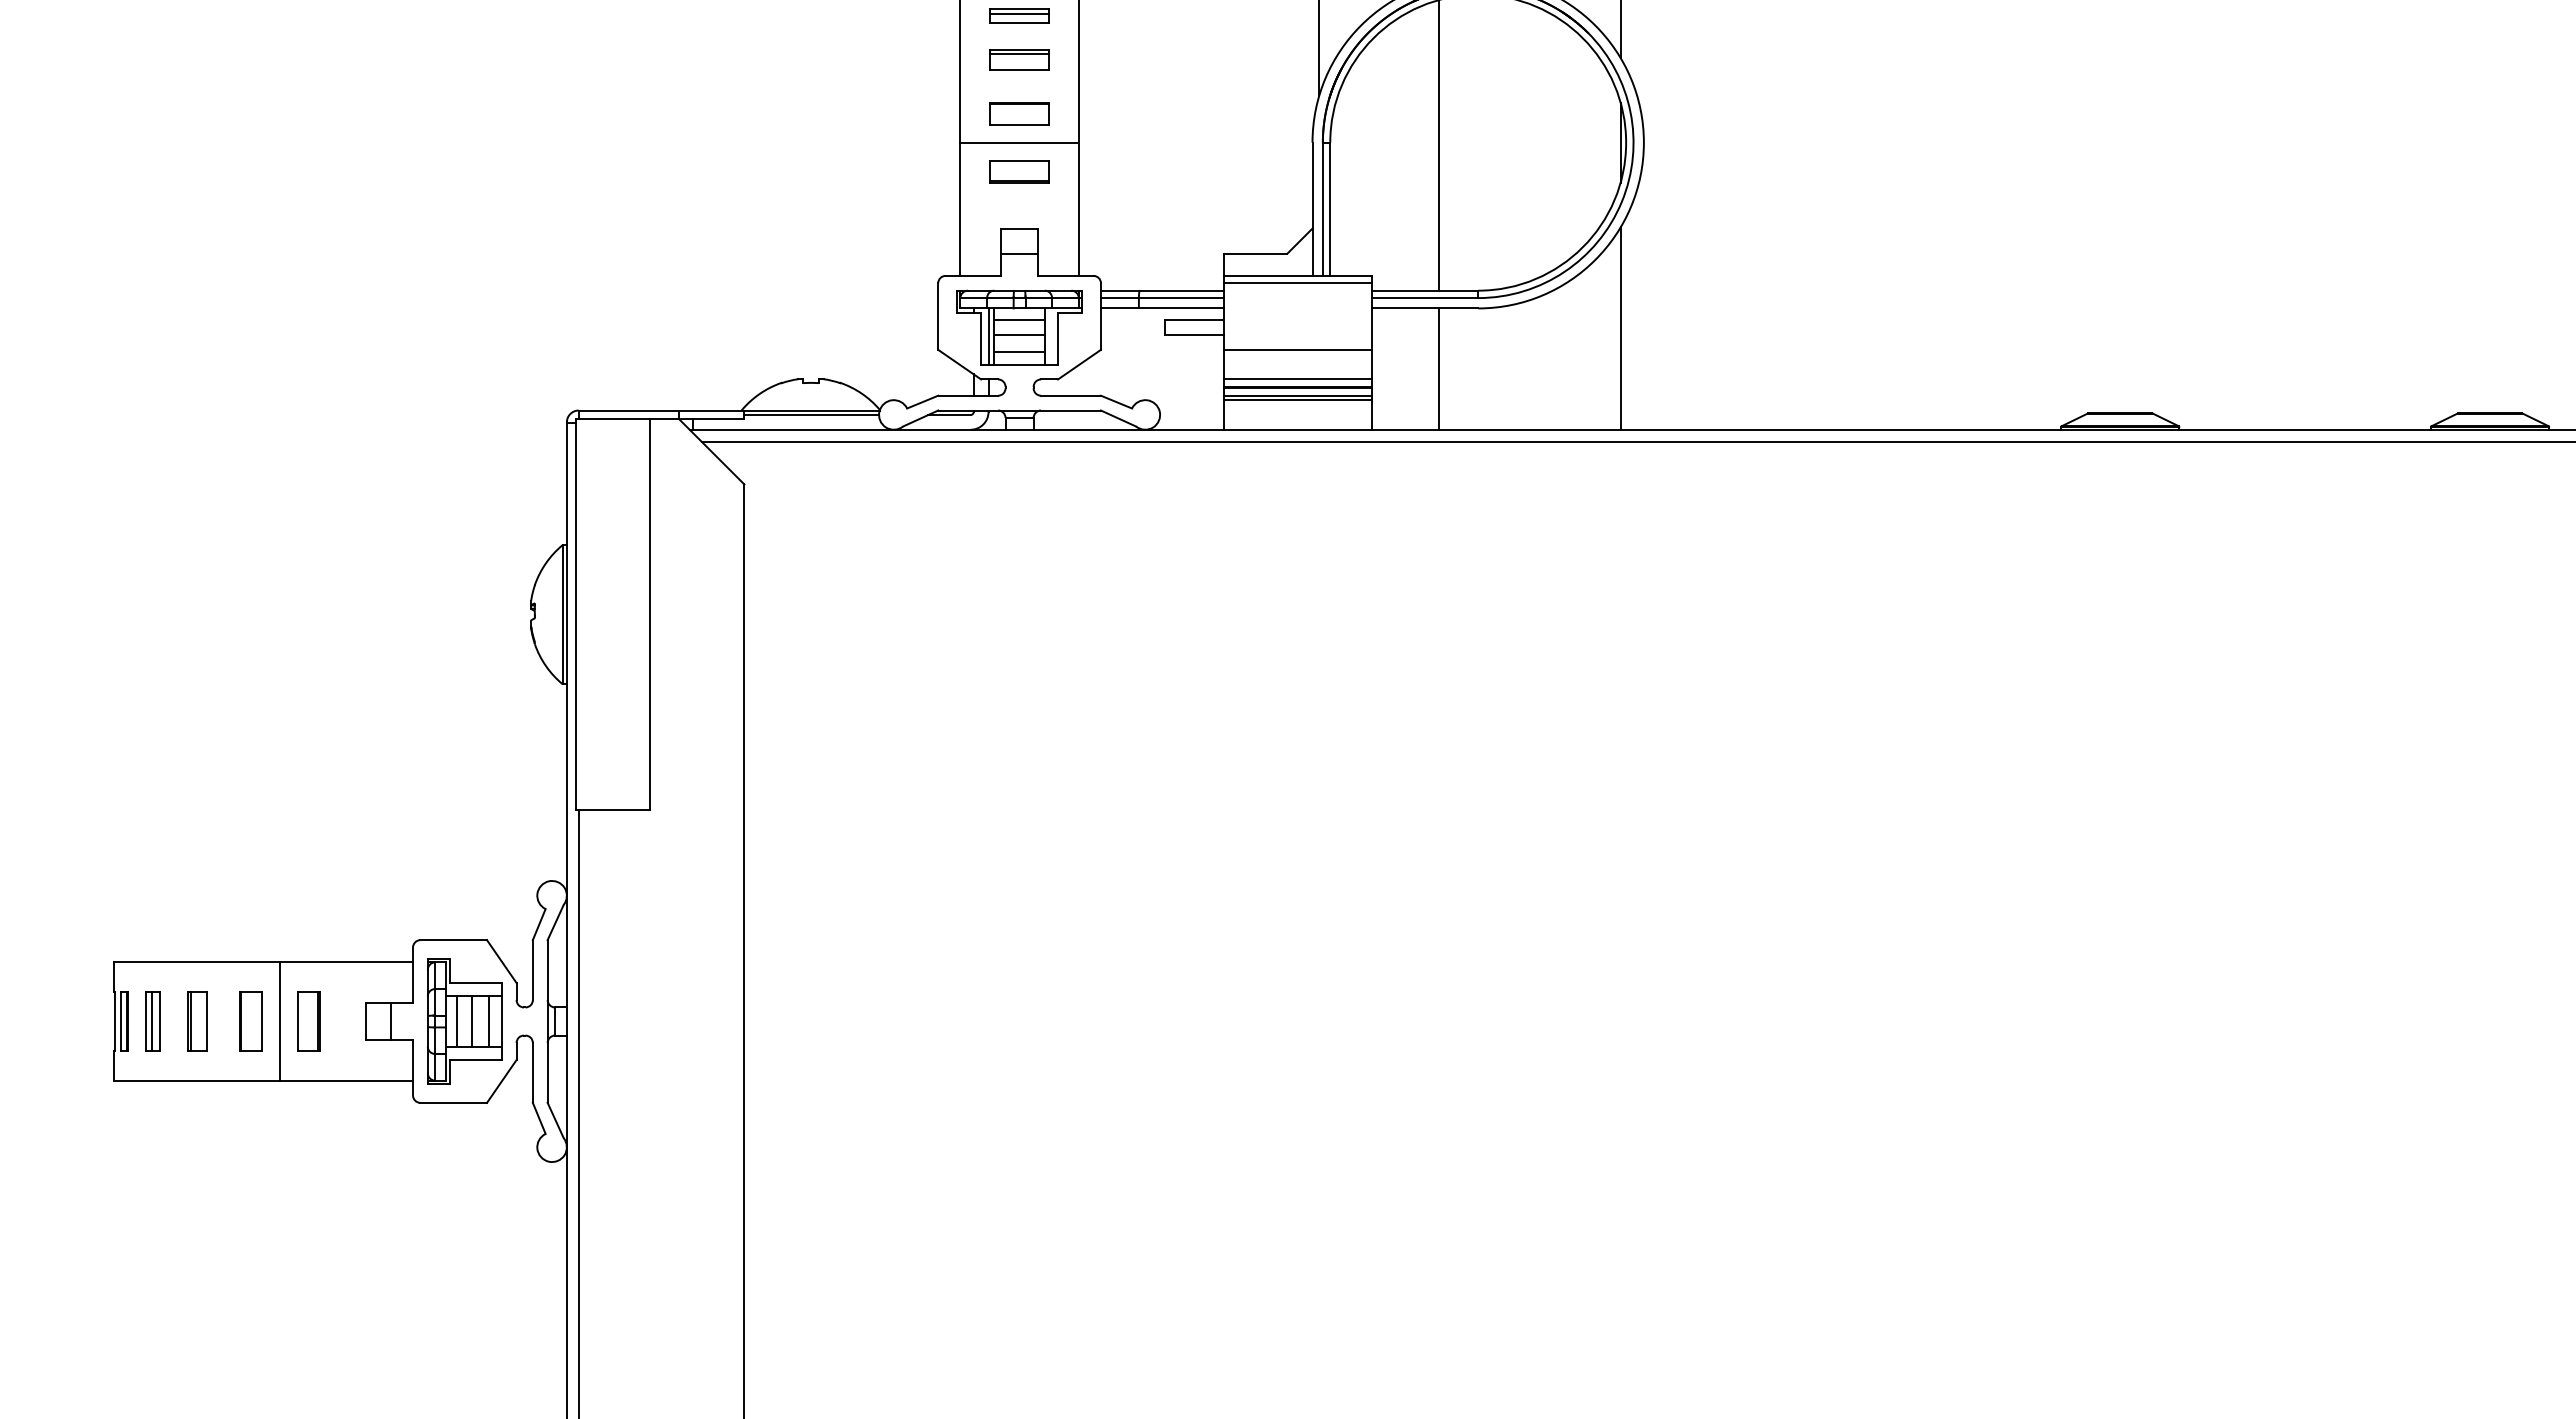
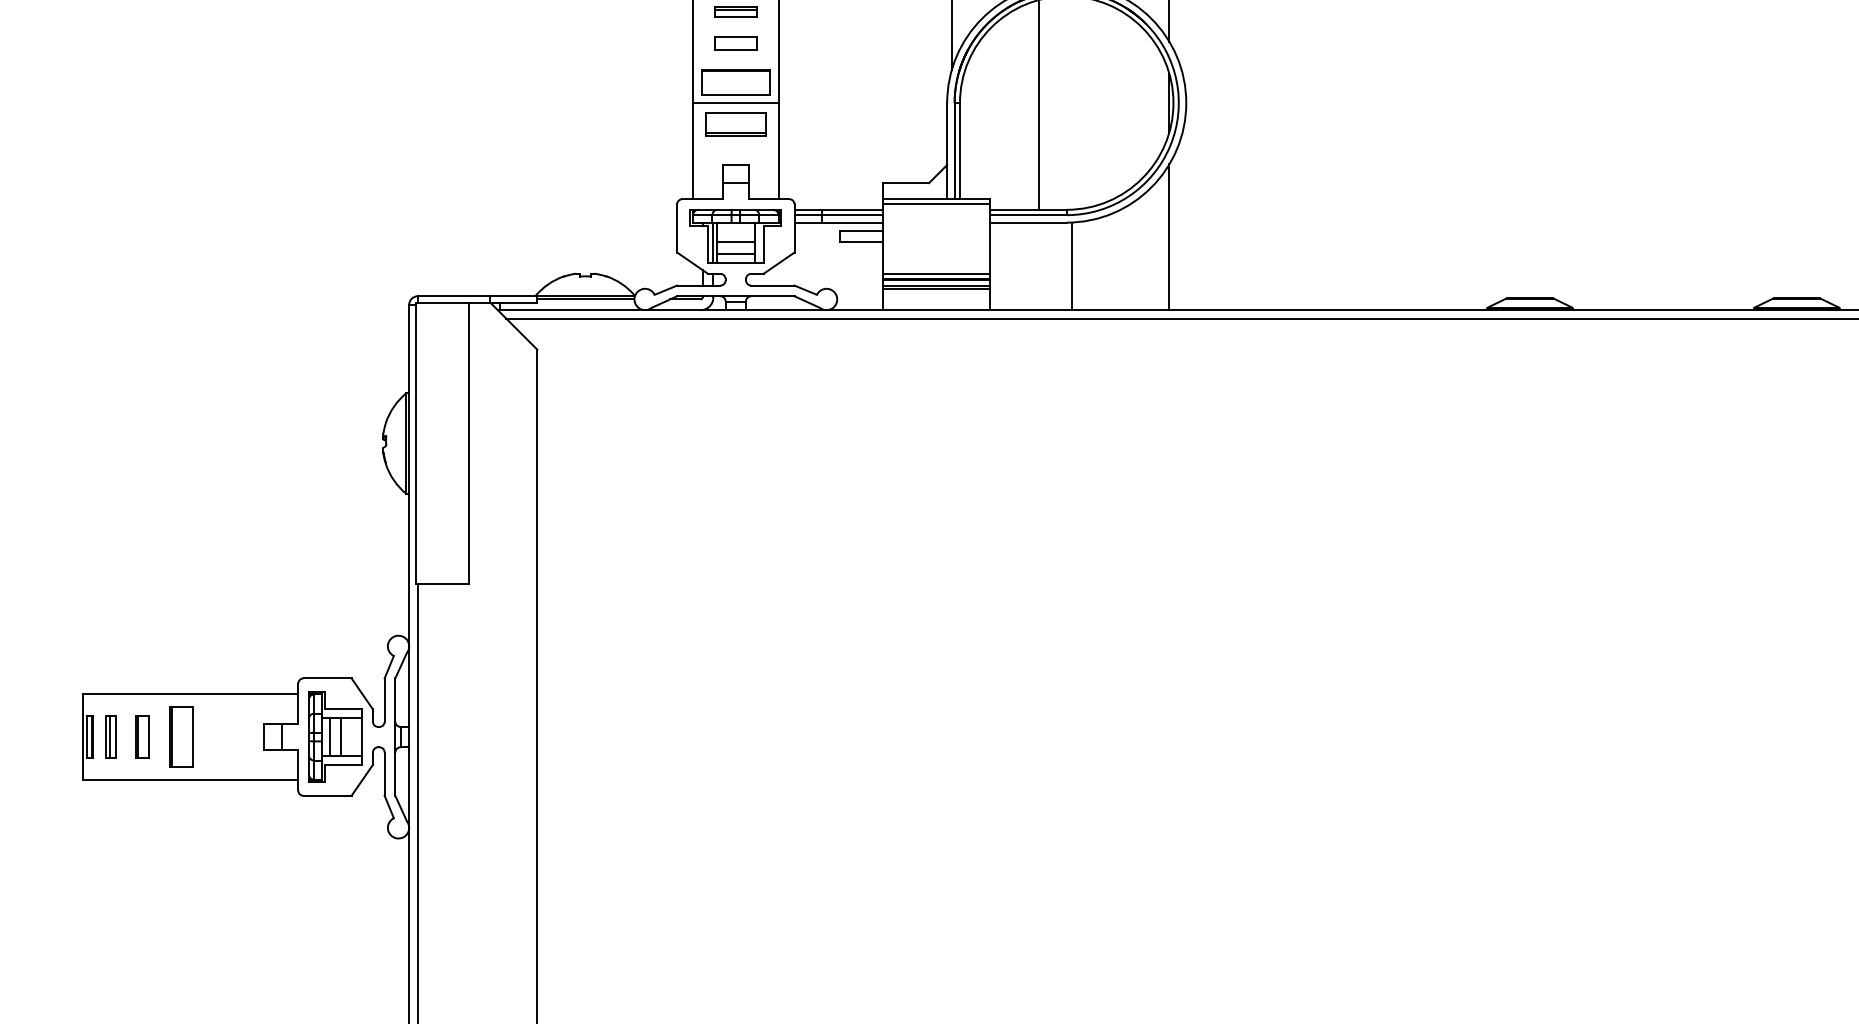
line: (1019, 53) -> (735, 38), removed
part: (1019, 113) -> (735, 81), size x1.6
part: (1019, 171) -> (735, 123), size x1.4
line: (1019, 320) -> (735, 231), removed
line: (1297, 349) -> (936, 252), removed
line: (1439, 368) -> (1071, 265), moved
part: (250, 1021) -> (180, 737), size x1.4
line: (279, 1021) -> (201, 737), removed
part: (308, 1021) -> (222, 737), removed
line: (489, 1021) -> (353, 737), removed

